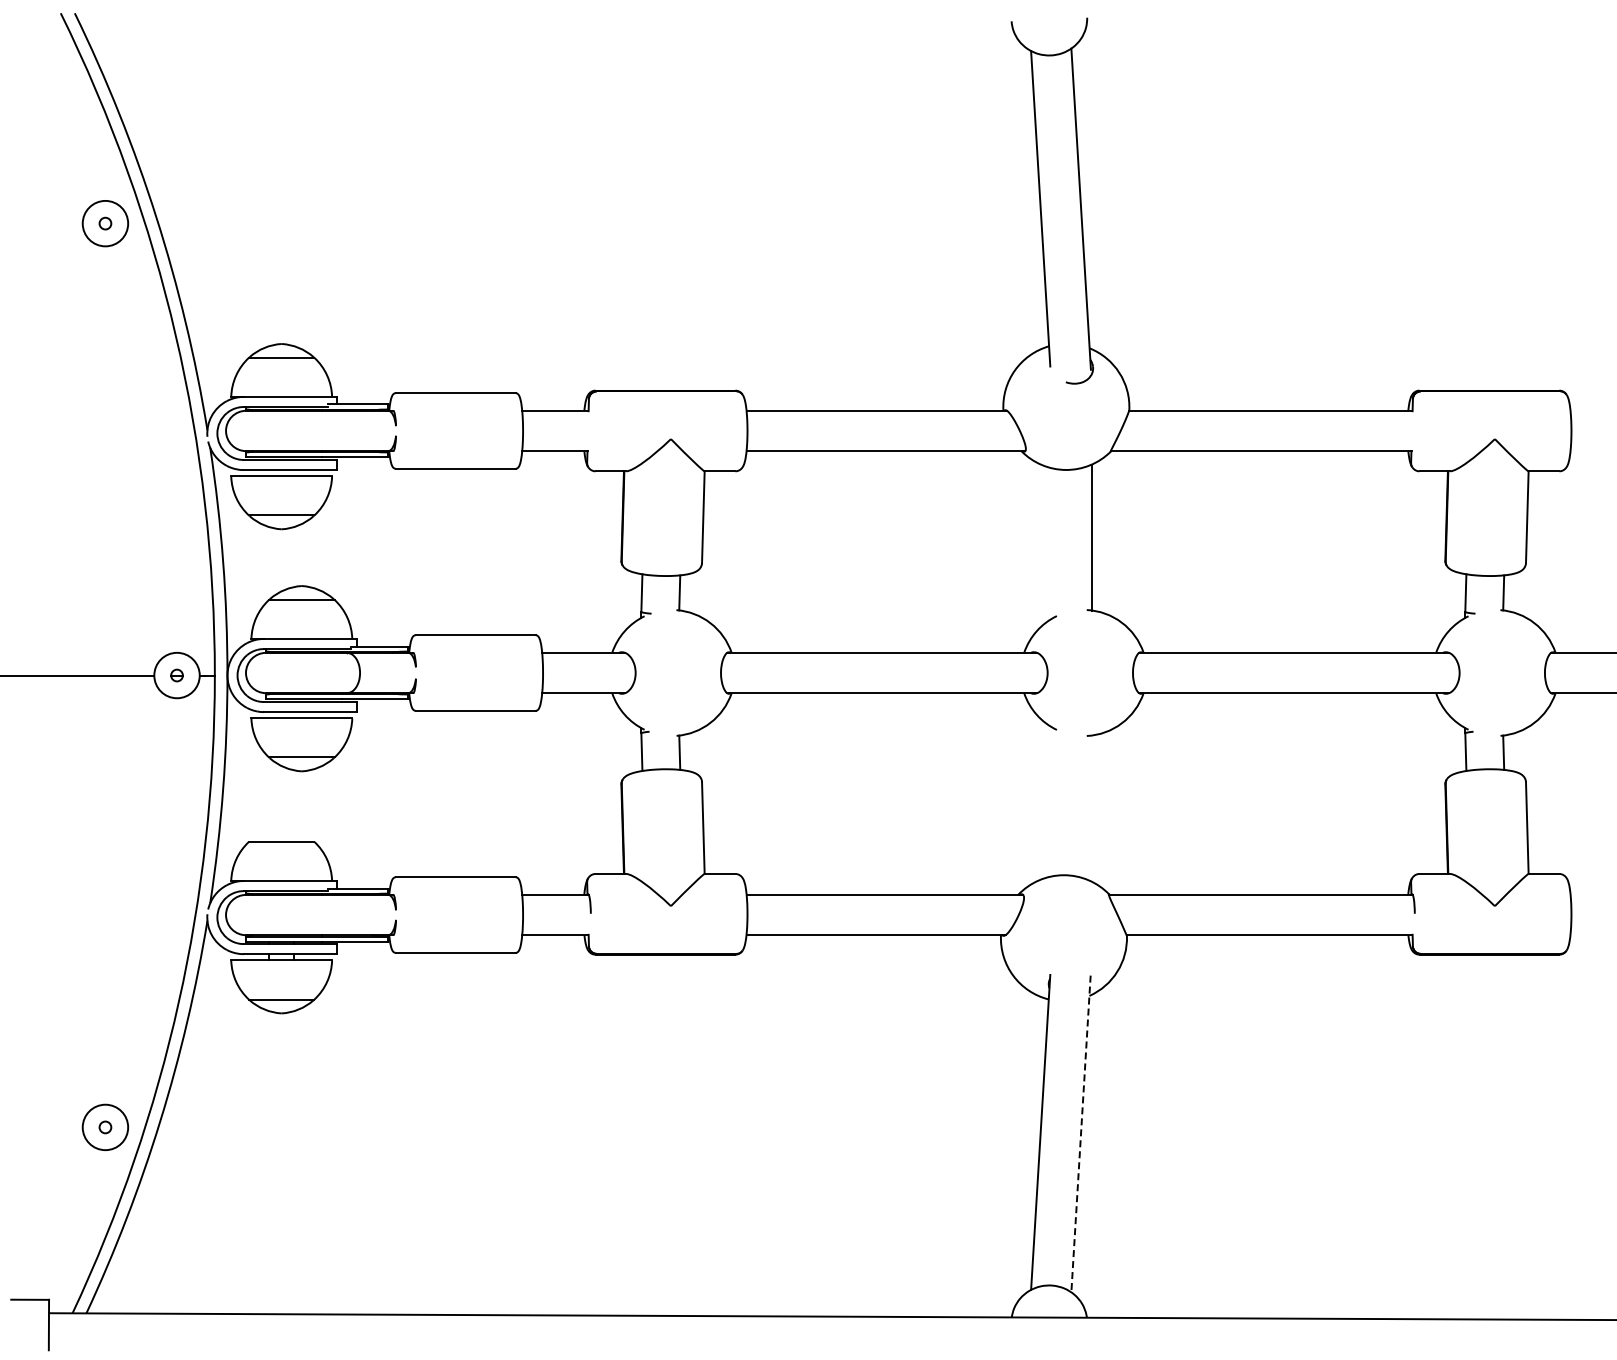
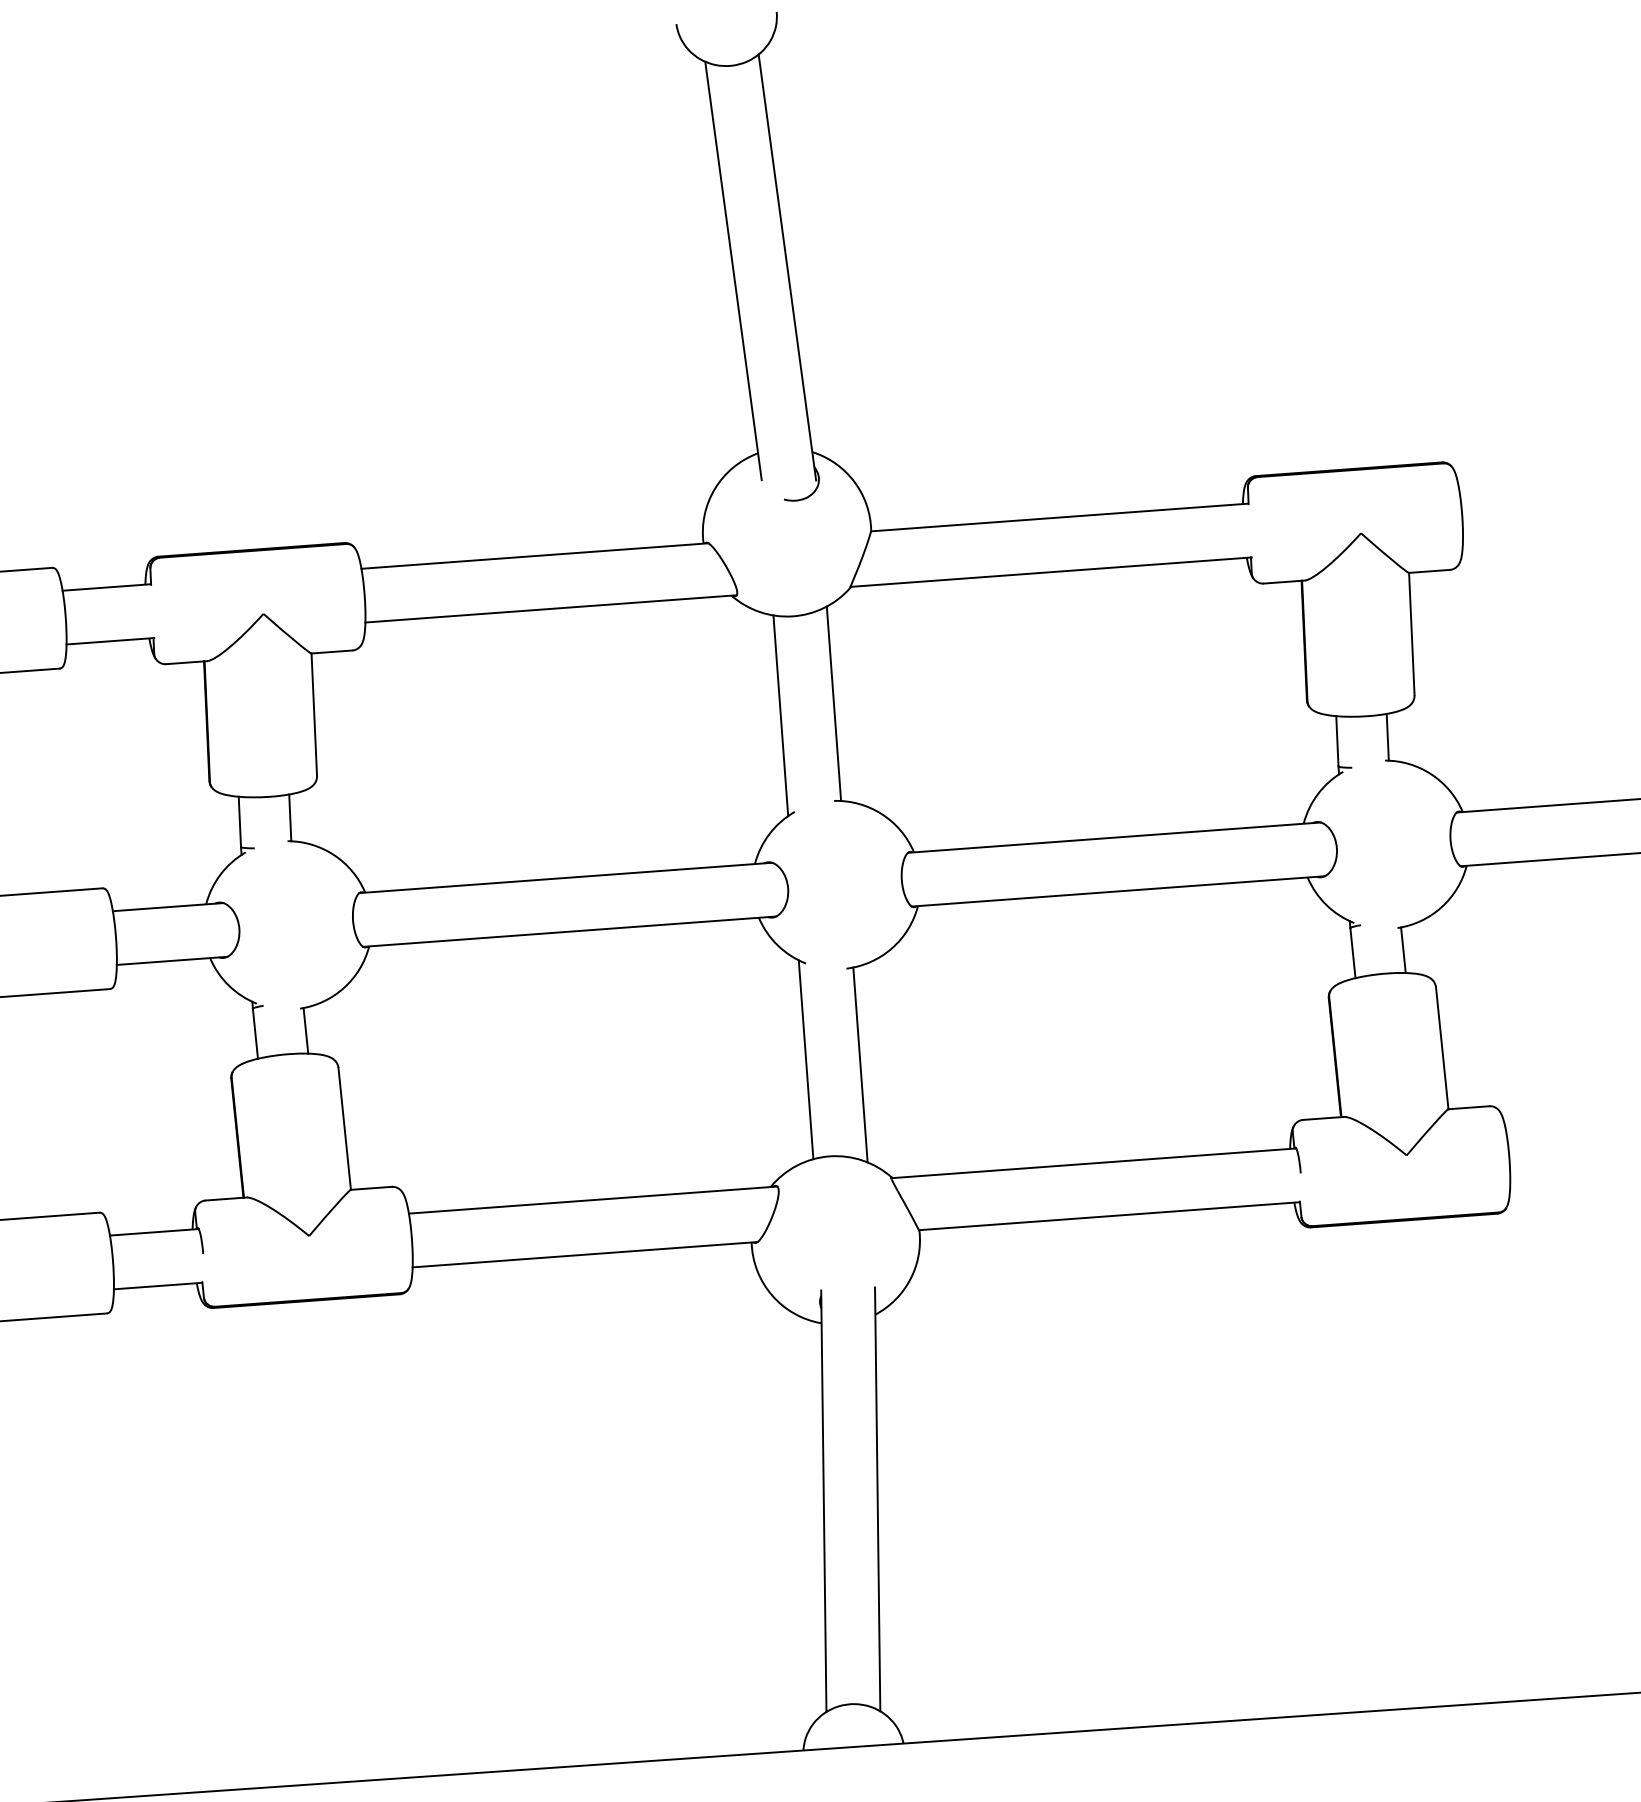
line: (1051, 543) -> (780, 715), added
line: (1051, 801) -> (805, 1059), added
line: (1092, 808) -> (861, 1064), added
line: (1081, 1133) -> (878, 1498), dashed -> solid

